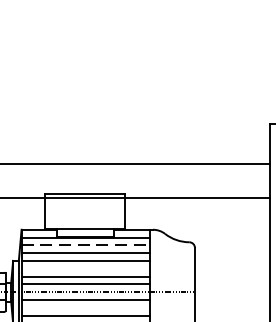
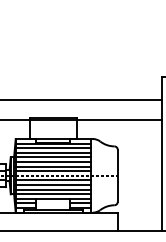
line: (85, 245) -> (53, 148), dashed -> solid
line: (85, 269) -> (53, 162), added
line: (85, 308) -> (53, 185), added

